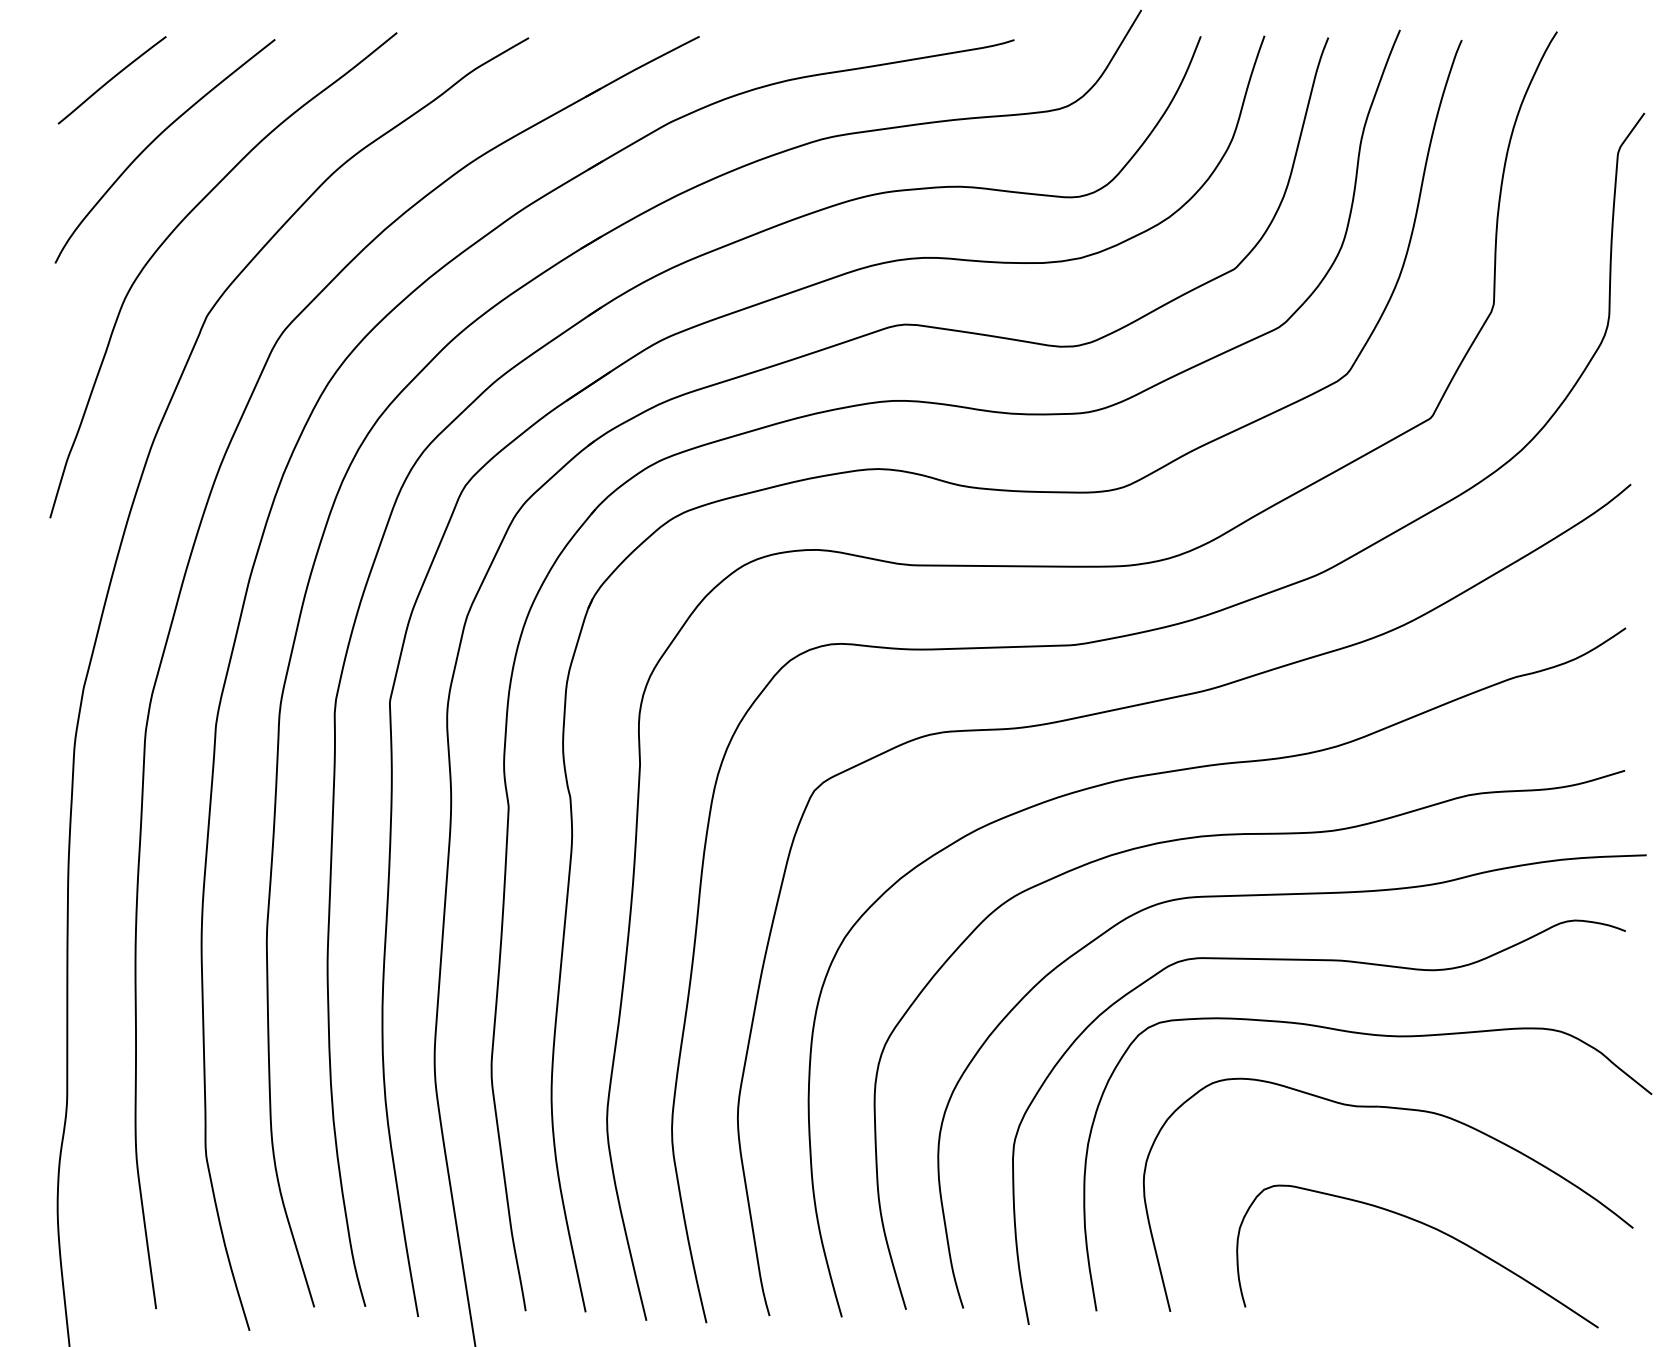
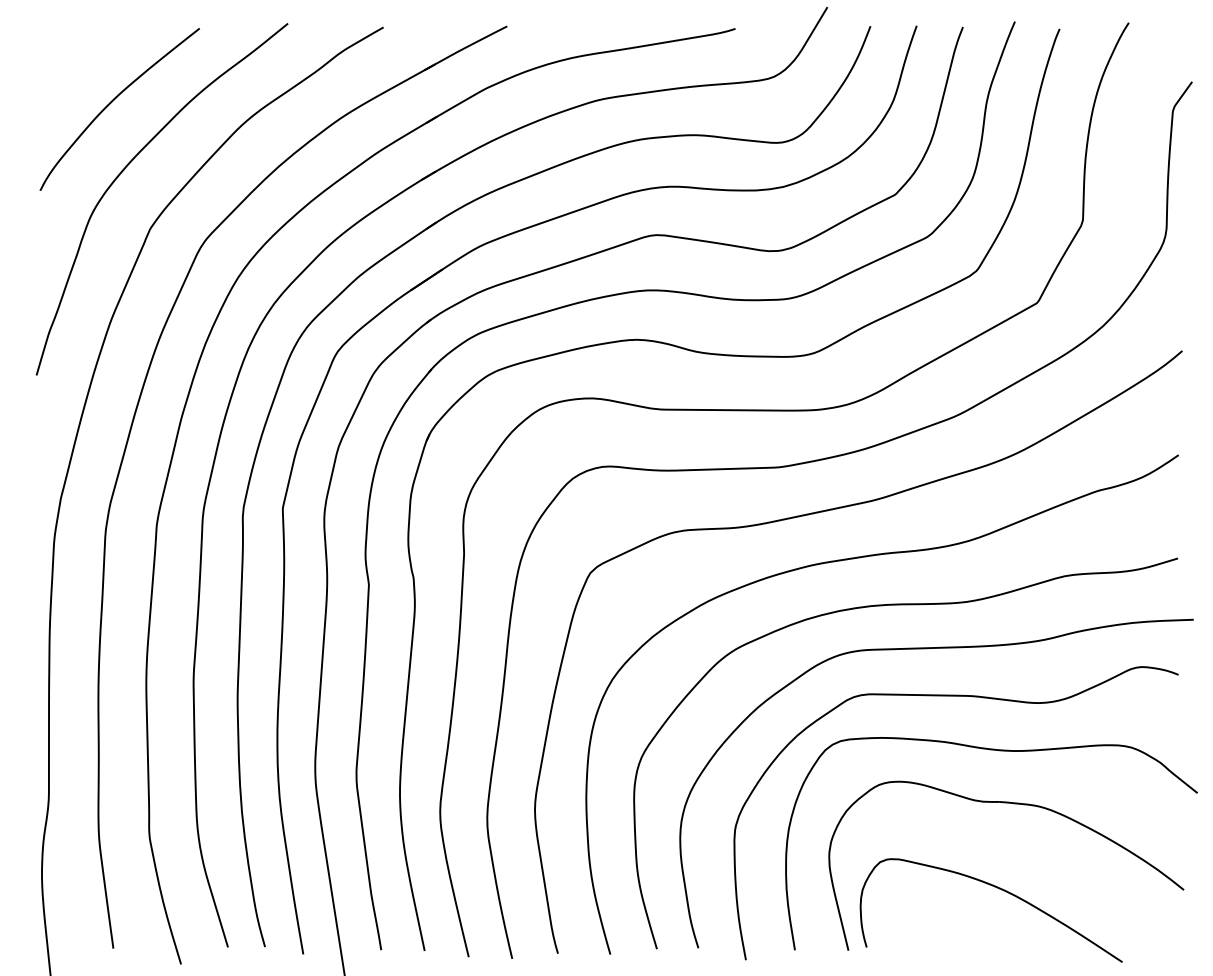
curve: (111, 80) -> (81, 58), removed
curve: (1431, 1228) -> (1001, 890), moved

